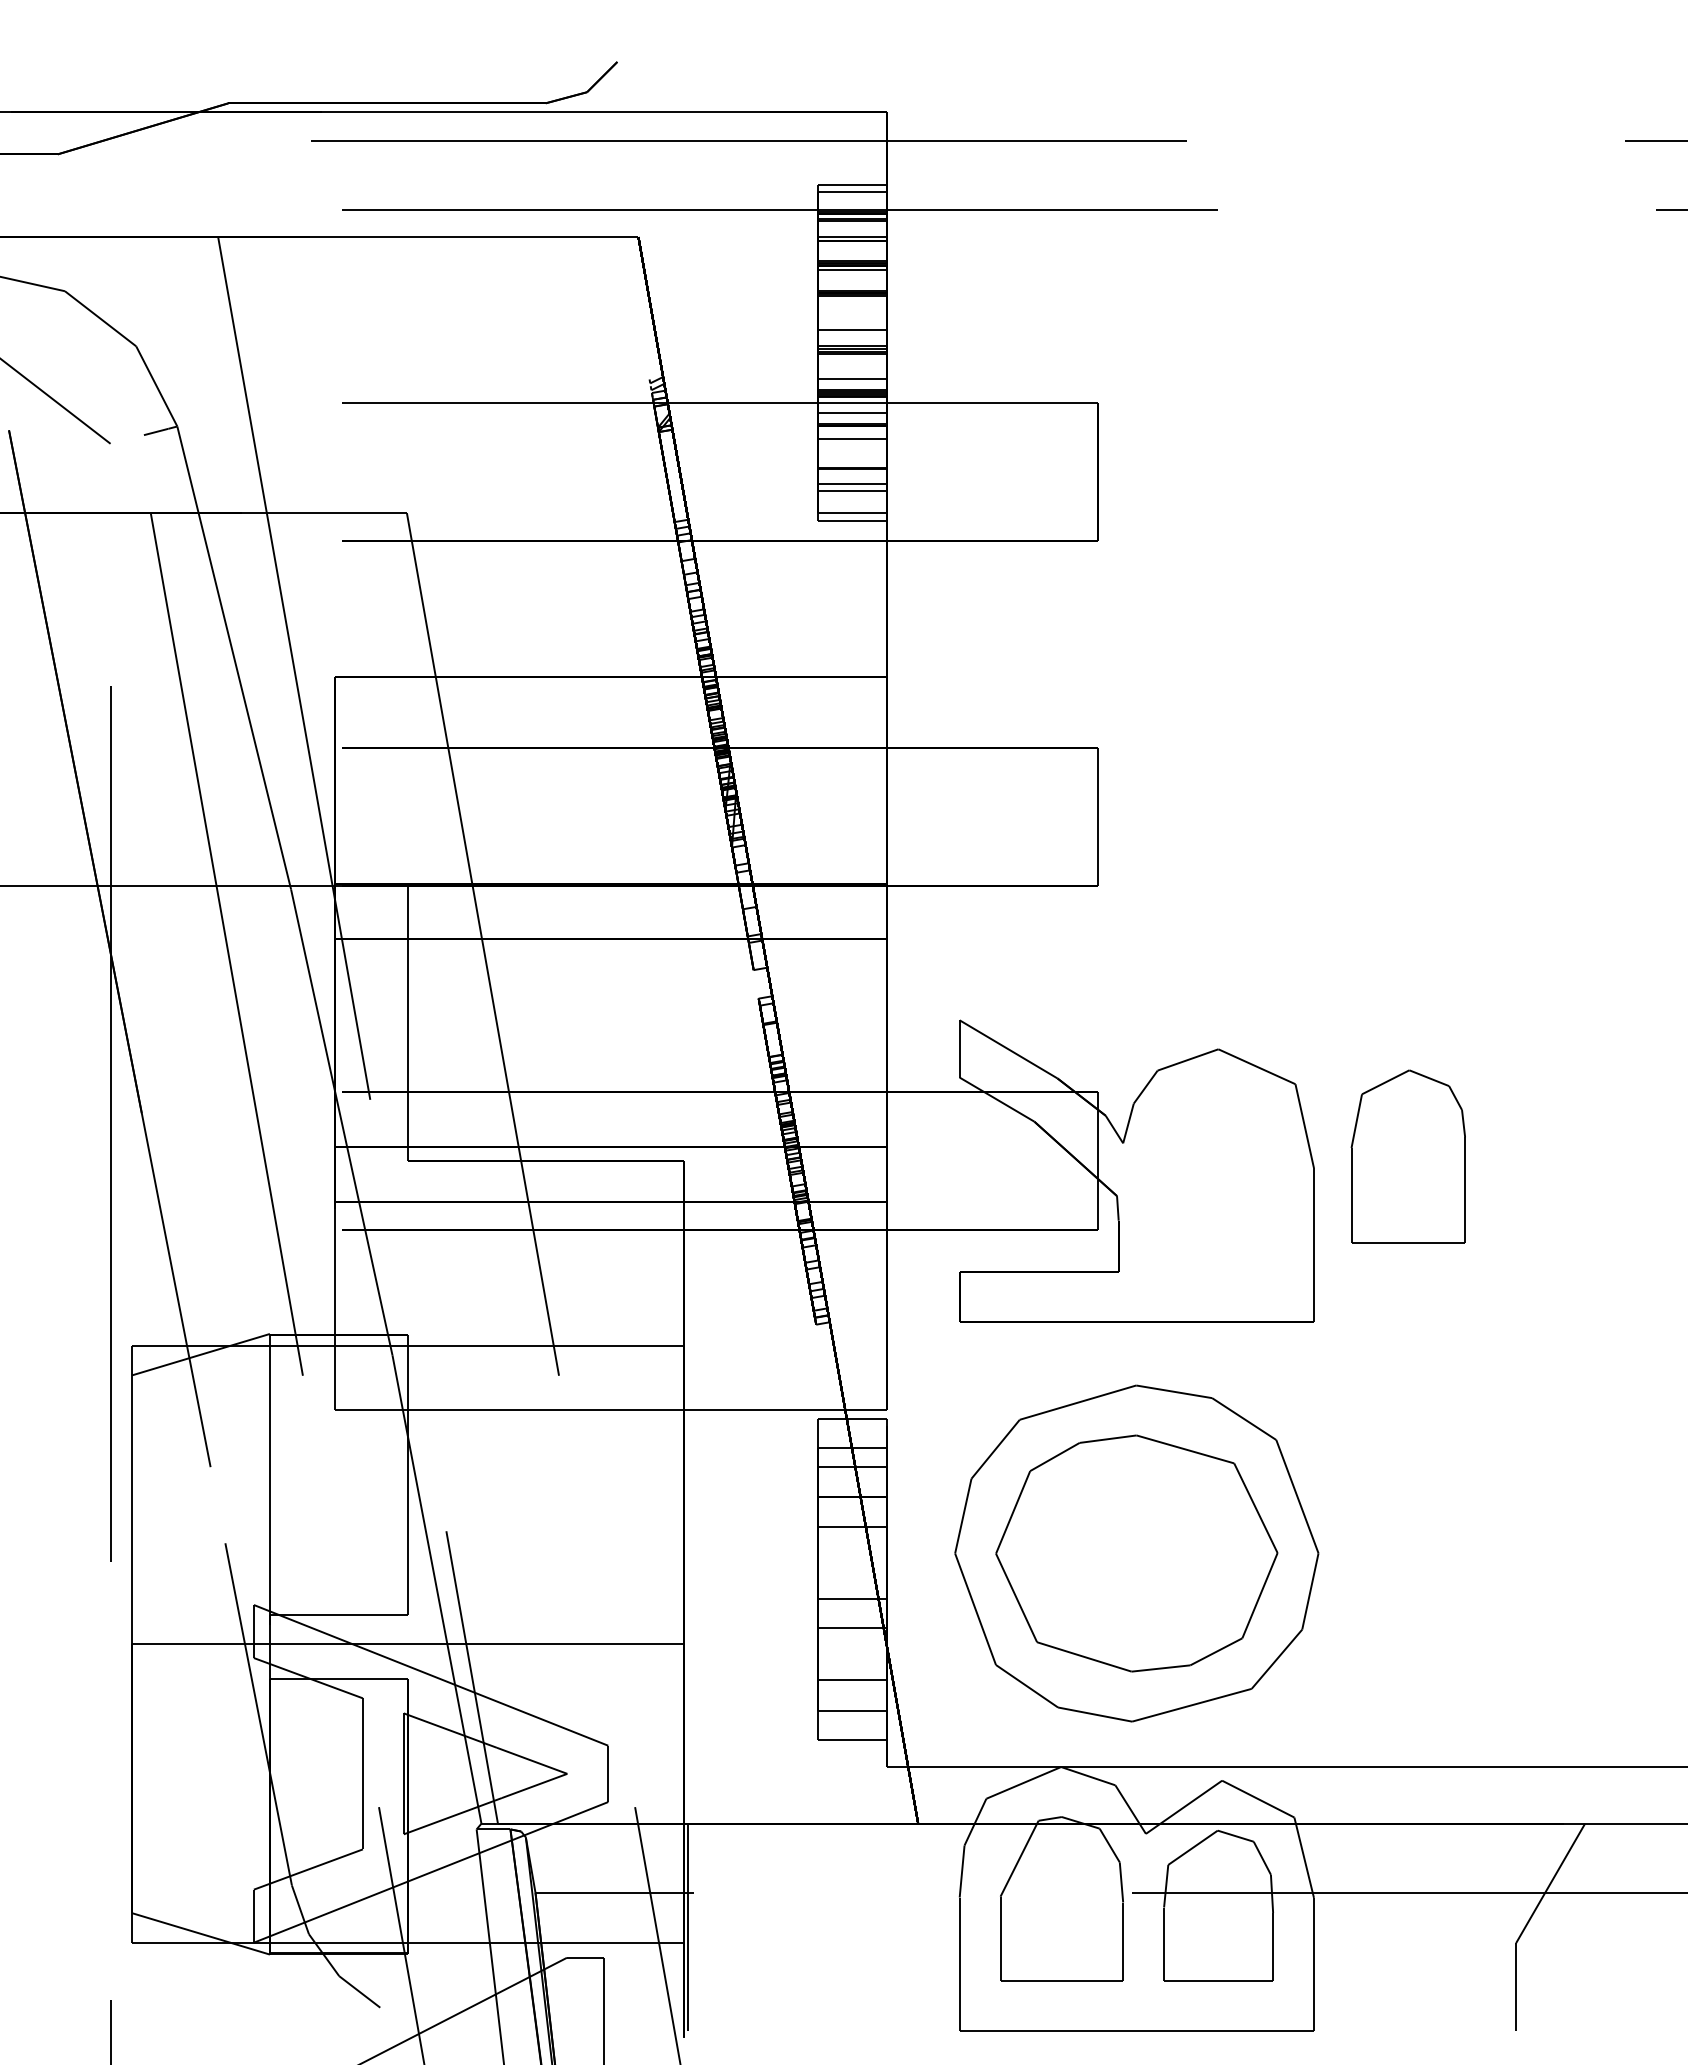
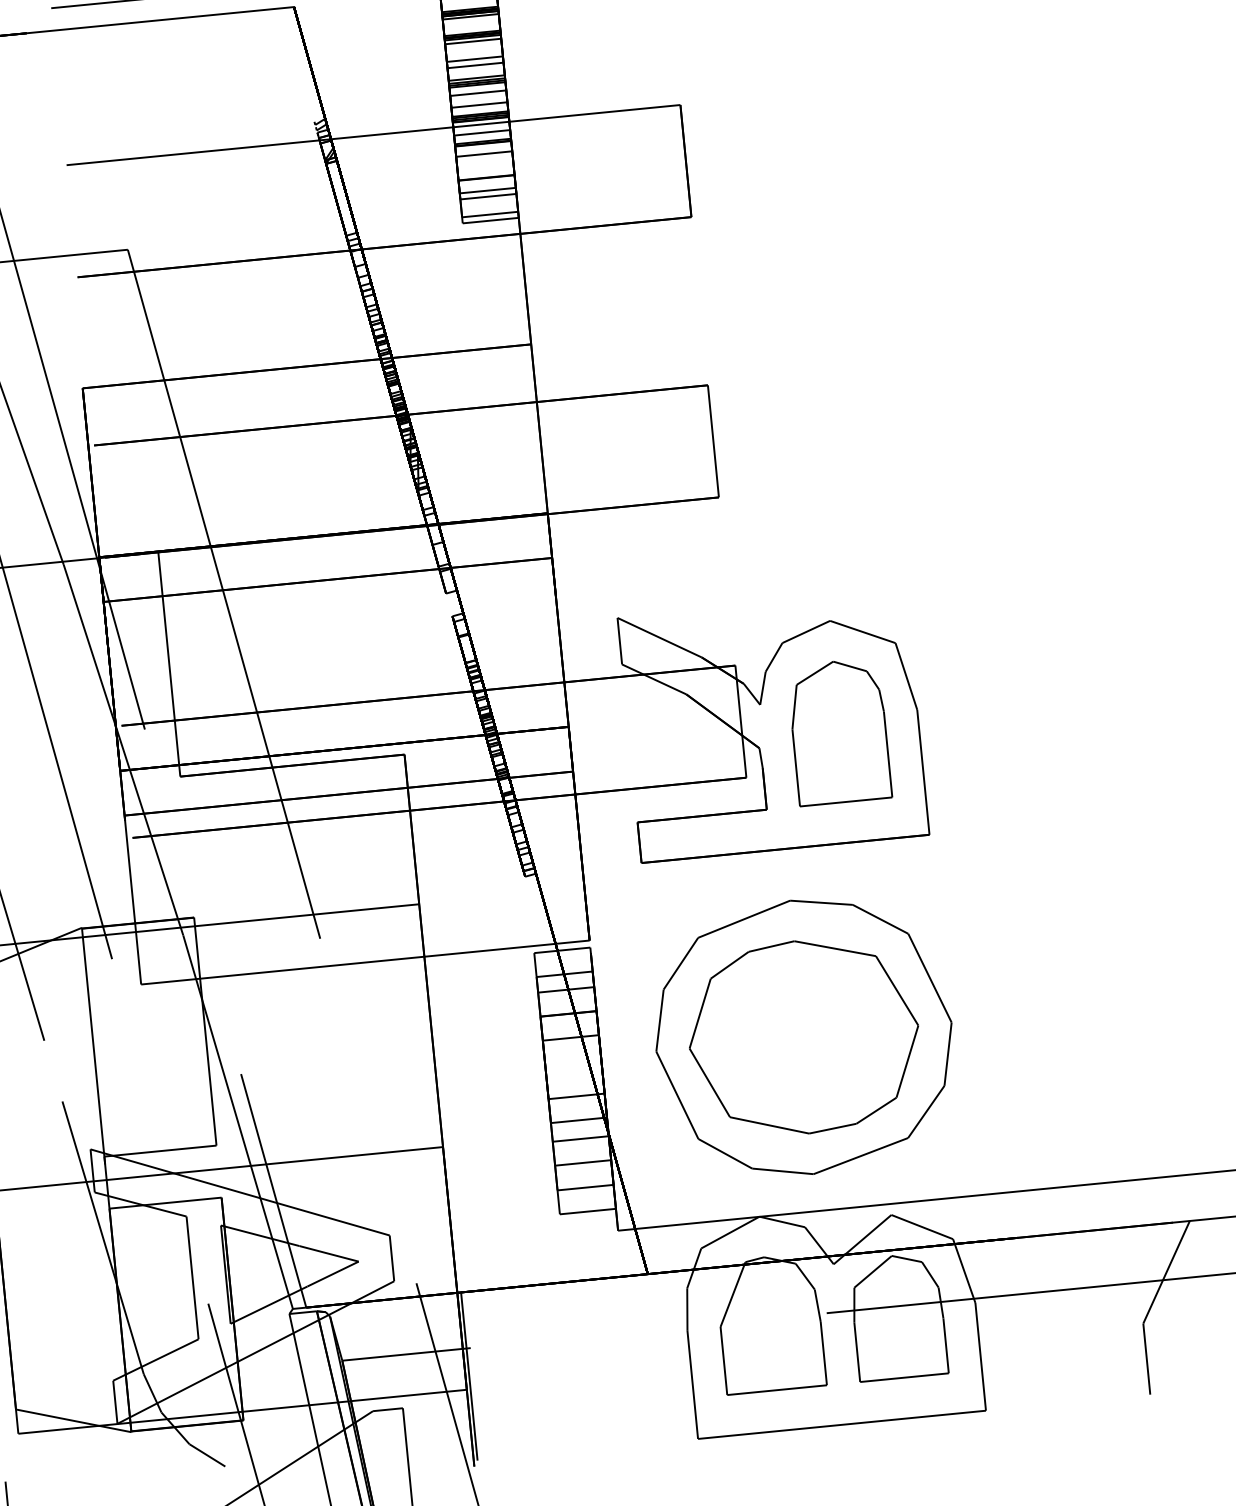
line: (852, 300) -> (473, 41), added
line: (852, 322) -> (474, 59), added
line: (852, 364) -> (478, 93), added
part: (1407, 1156) -> (838, 731), moved
line: (852, 1650) -> (580, 1138), added

